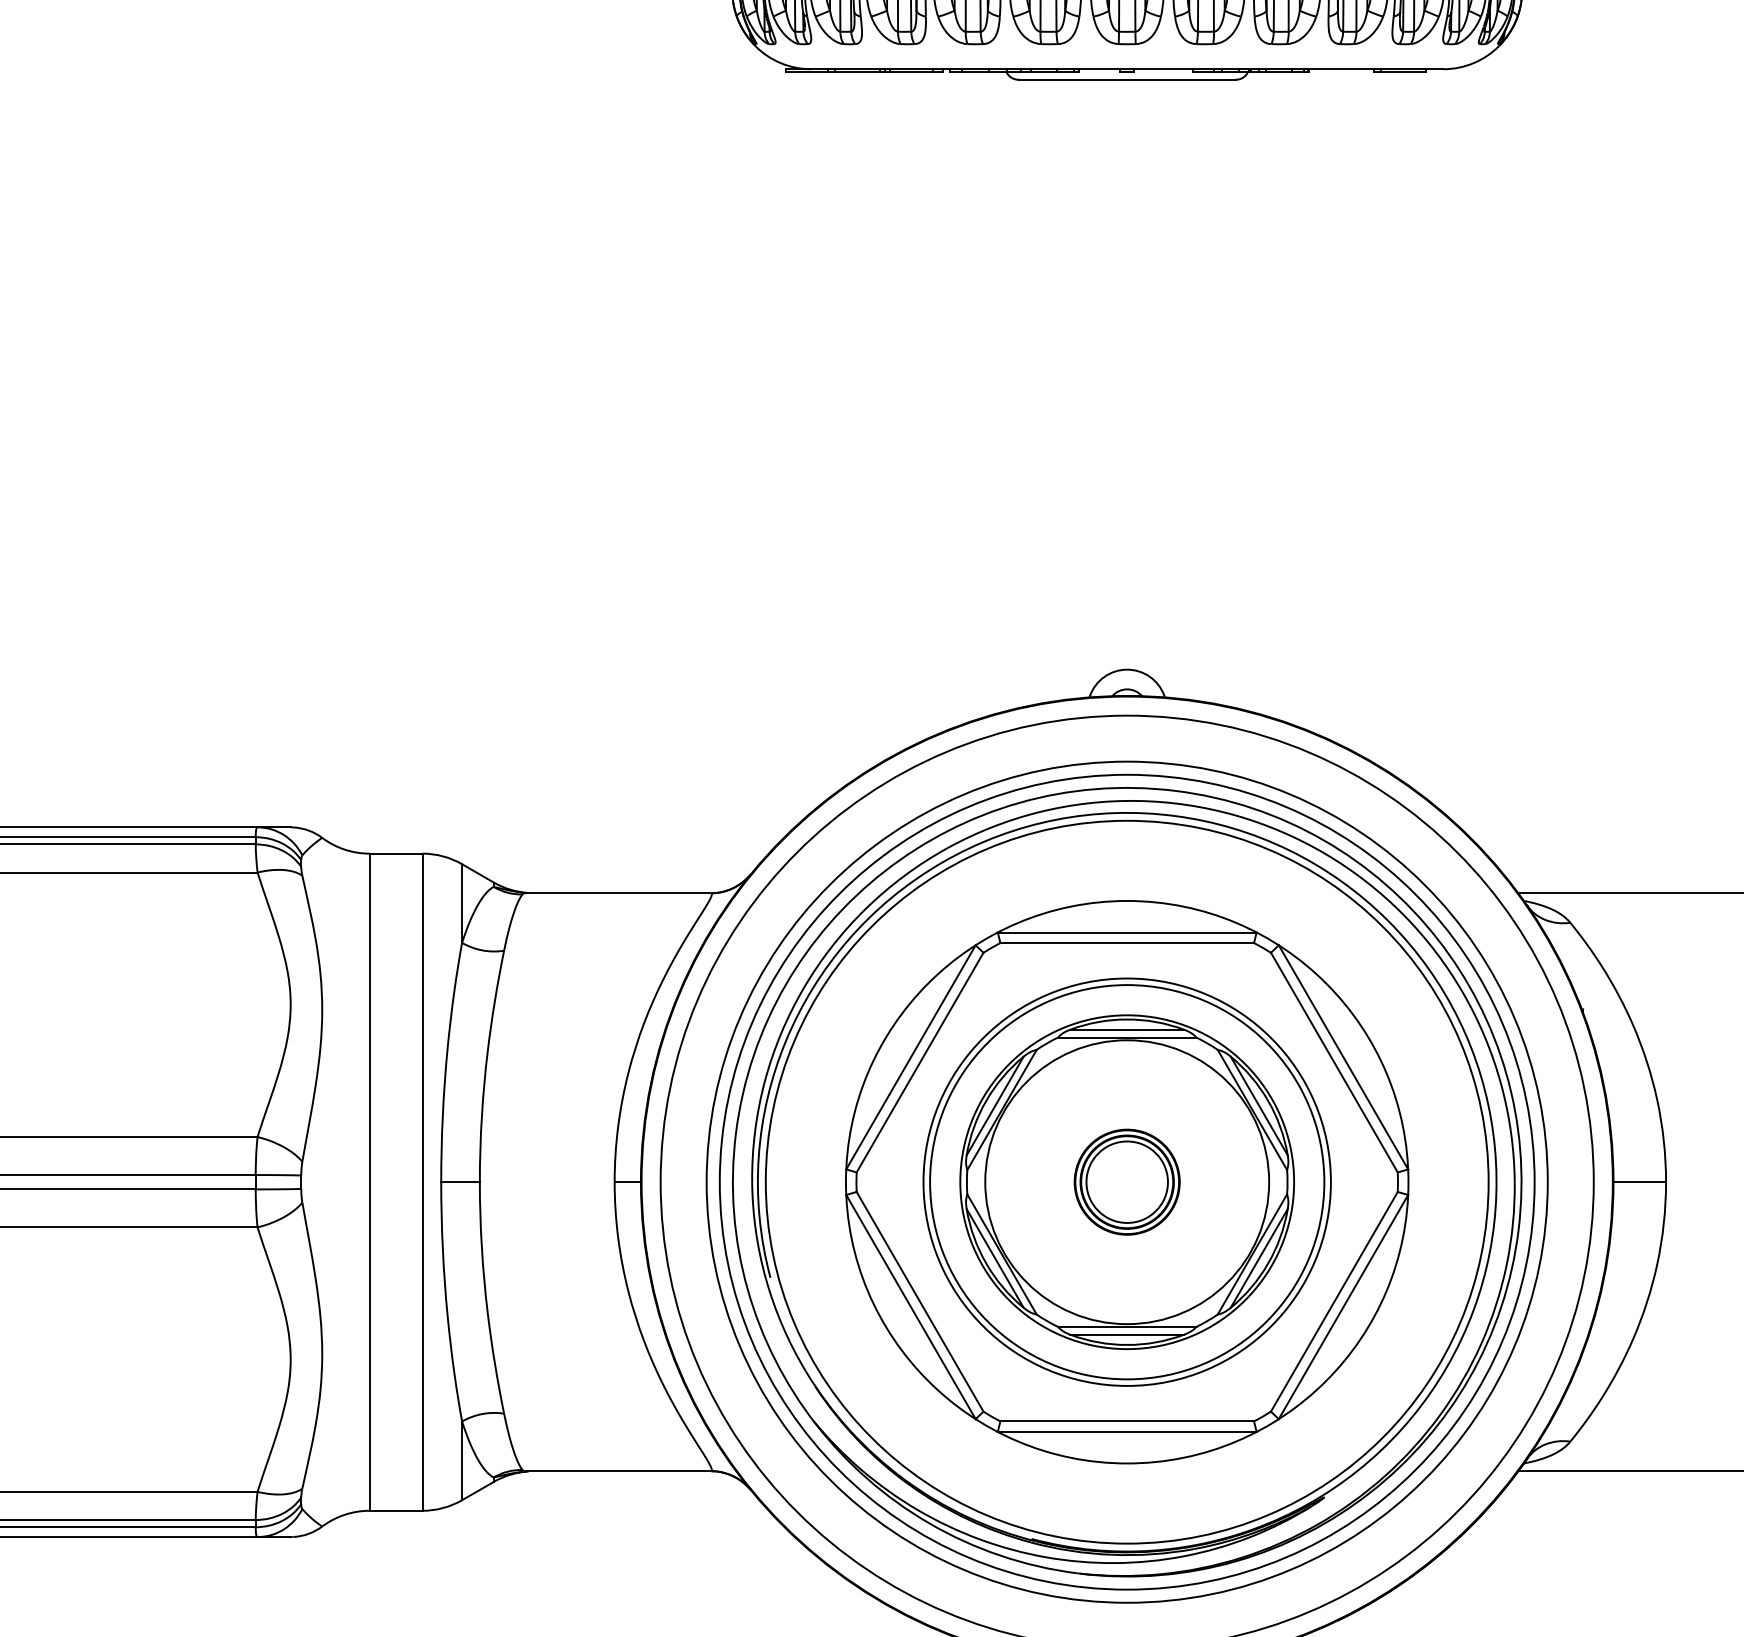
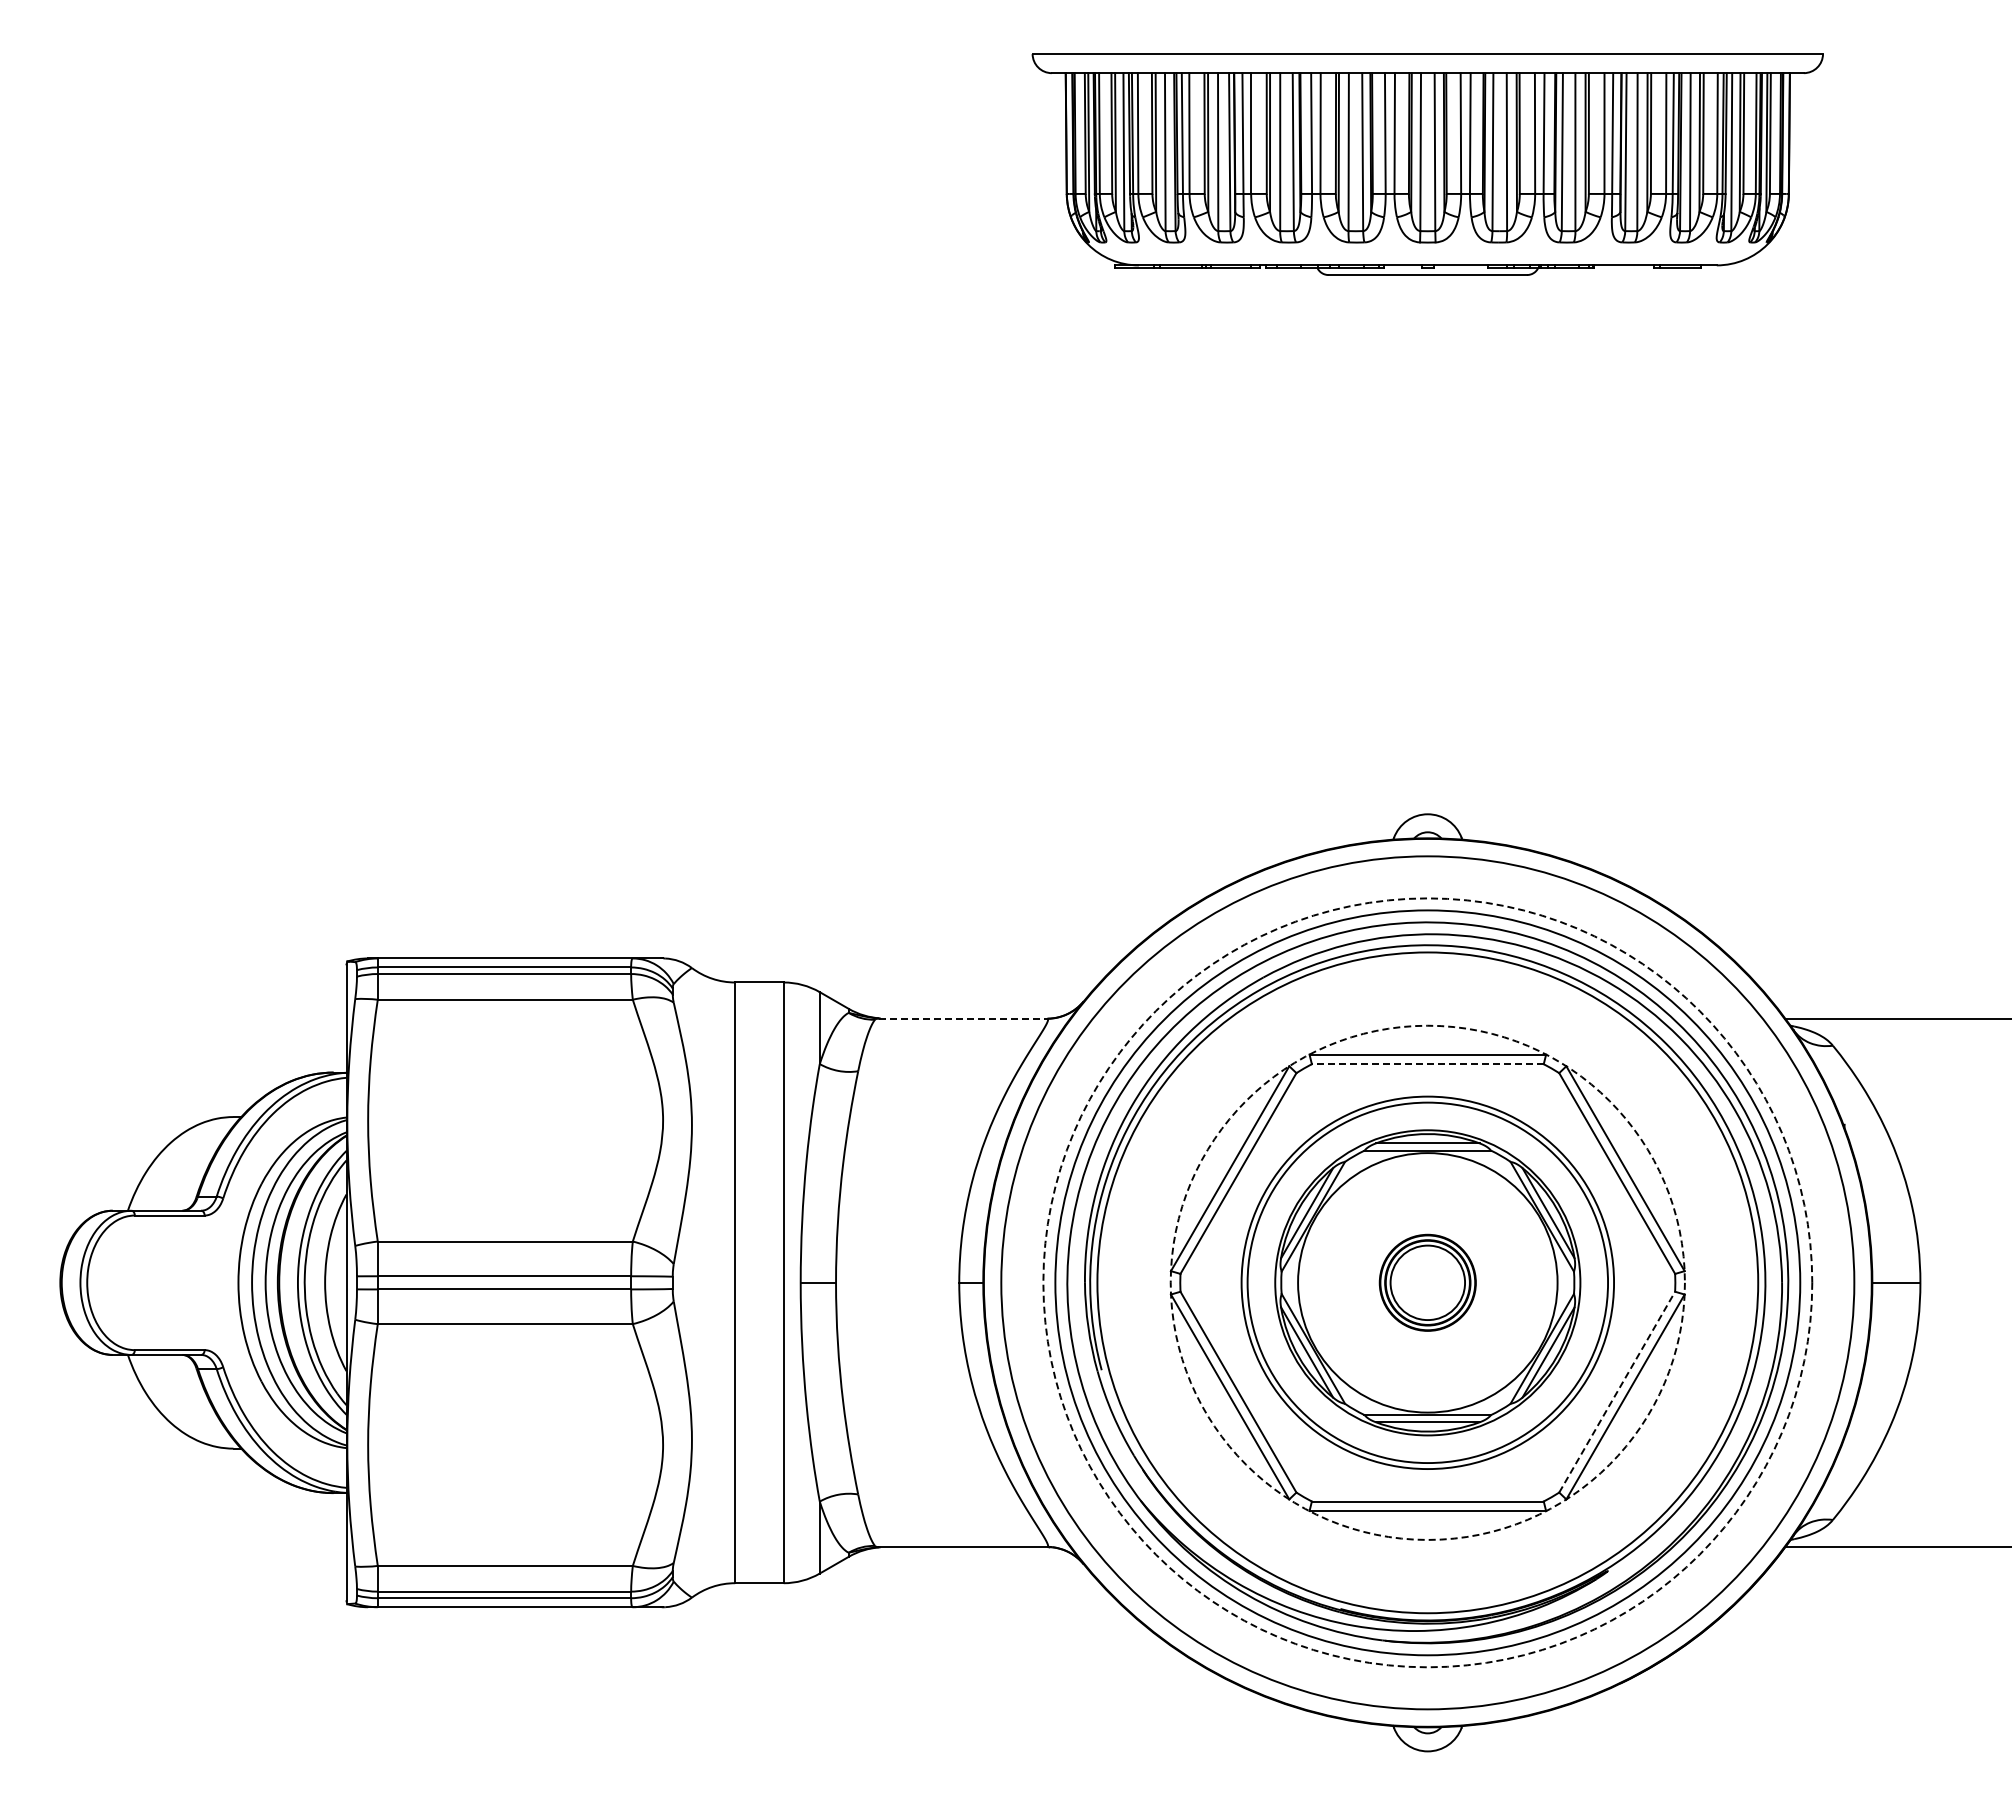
line: (619, 893) -> (963, 1018), solid -> dashed
line: (1126, 943) -> (1427, 1064), solid -> dashed
circle: (1126, 1181) -> (1427, 1282), solid -> dashed
circle: (1126, 1181) -> (1427, 1282), solid -> dashed
line: (1334, 1302) -> (1617, 1392), solid -> dashed

